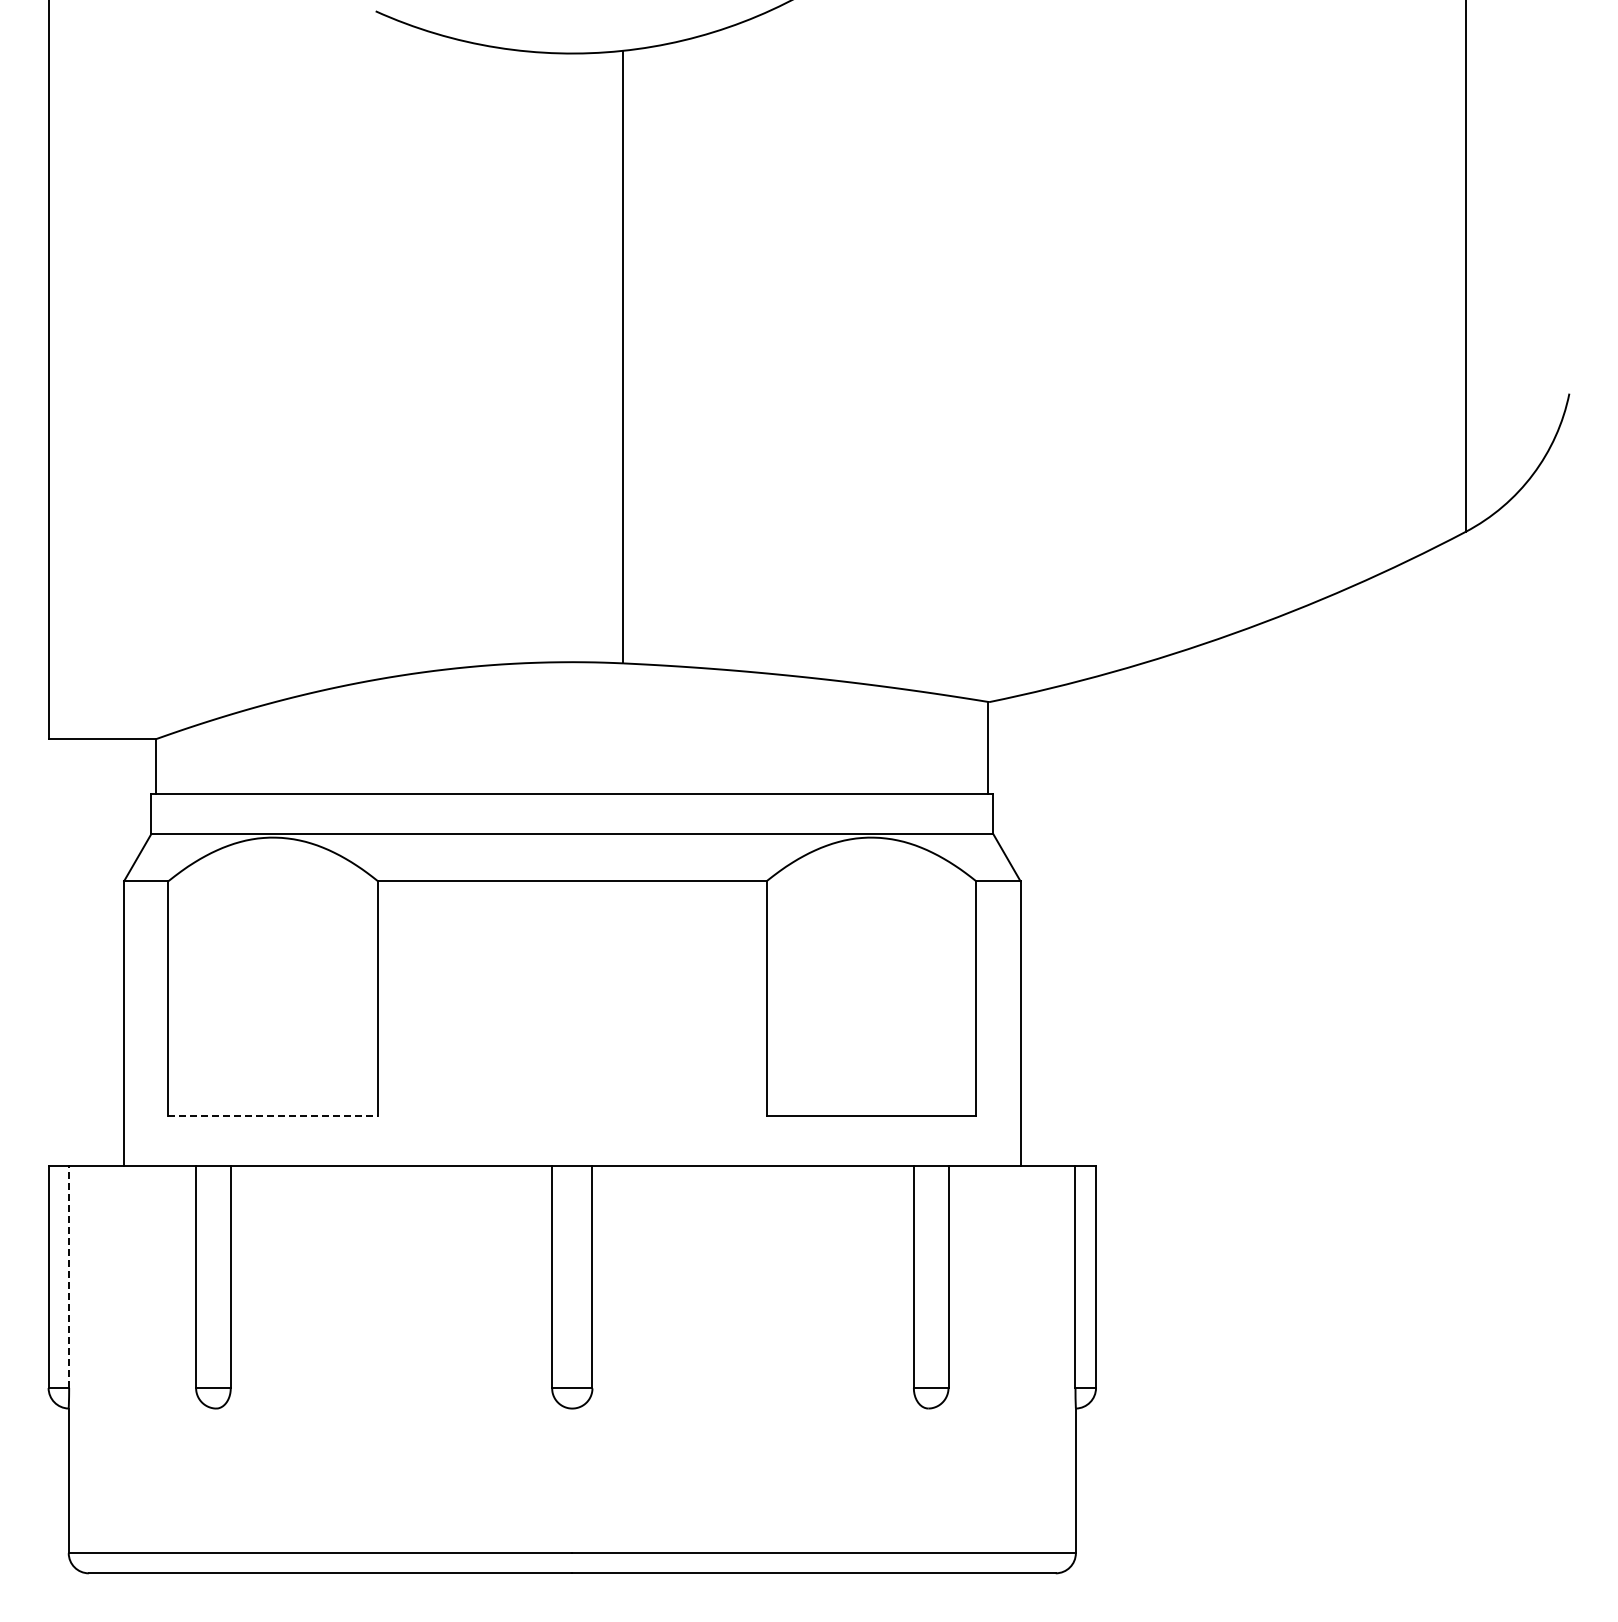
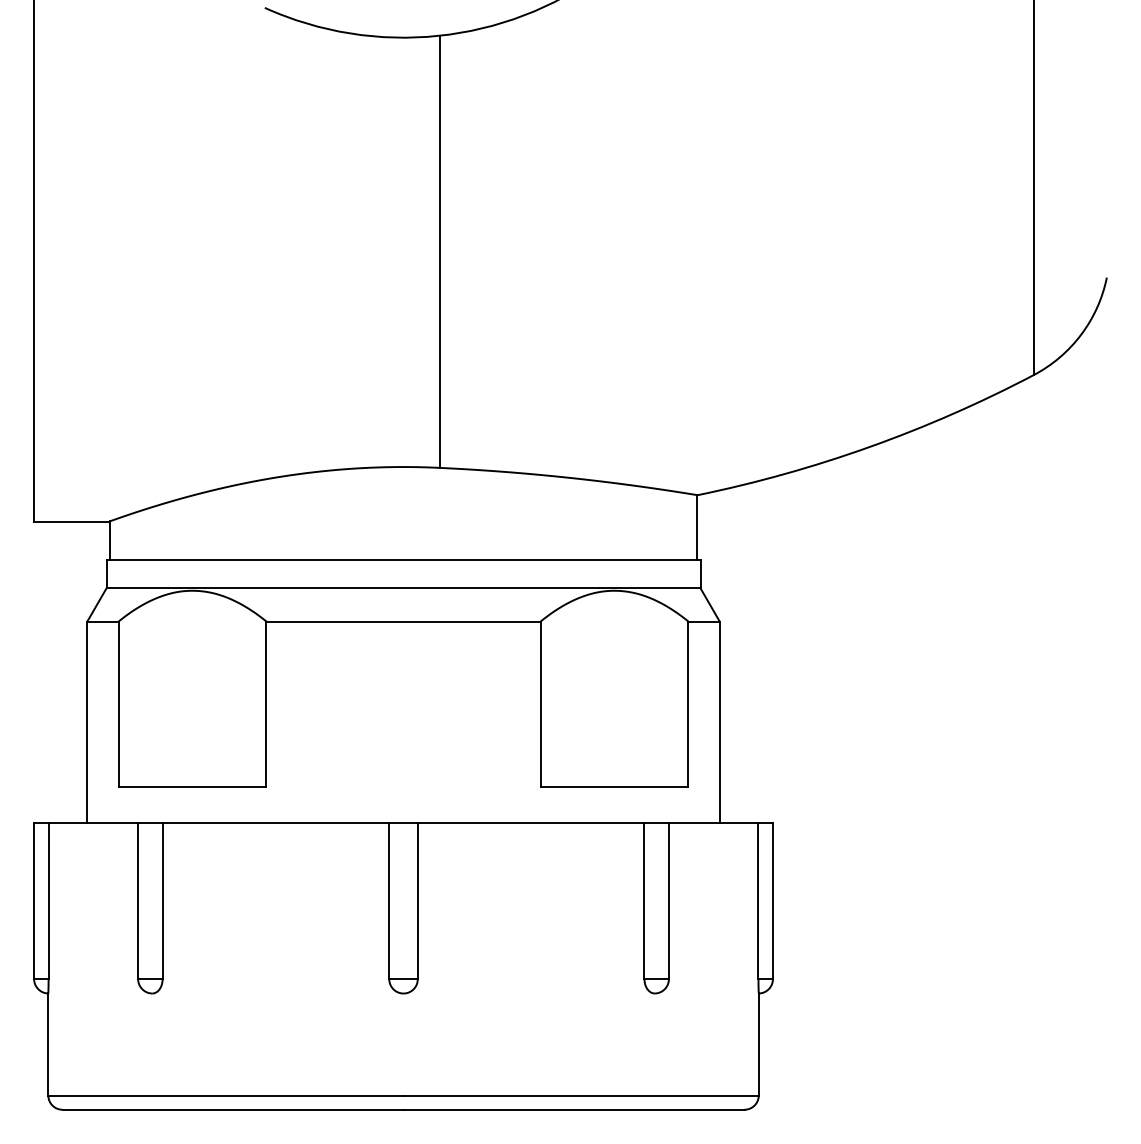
line: (273, 1116) -> (192, 787), dashed -> solid
line: (69, 1277) -> (48, 901), dashed -> solid

